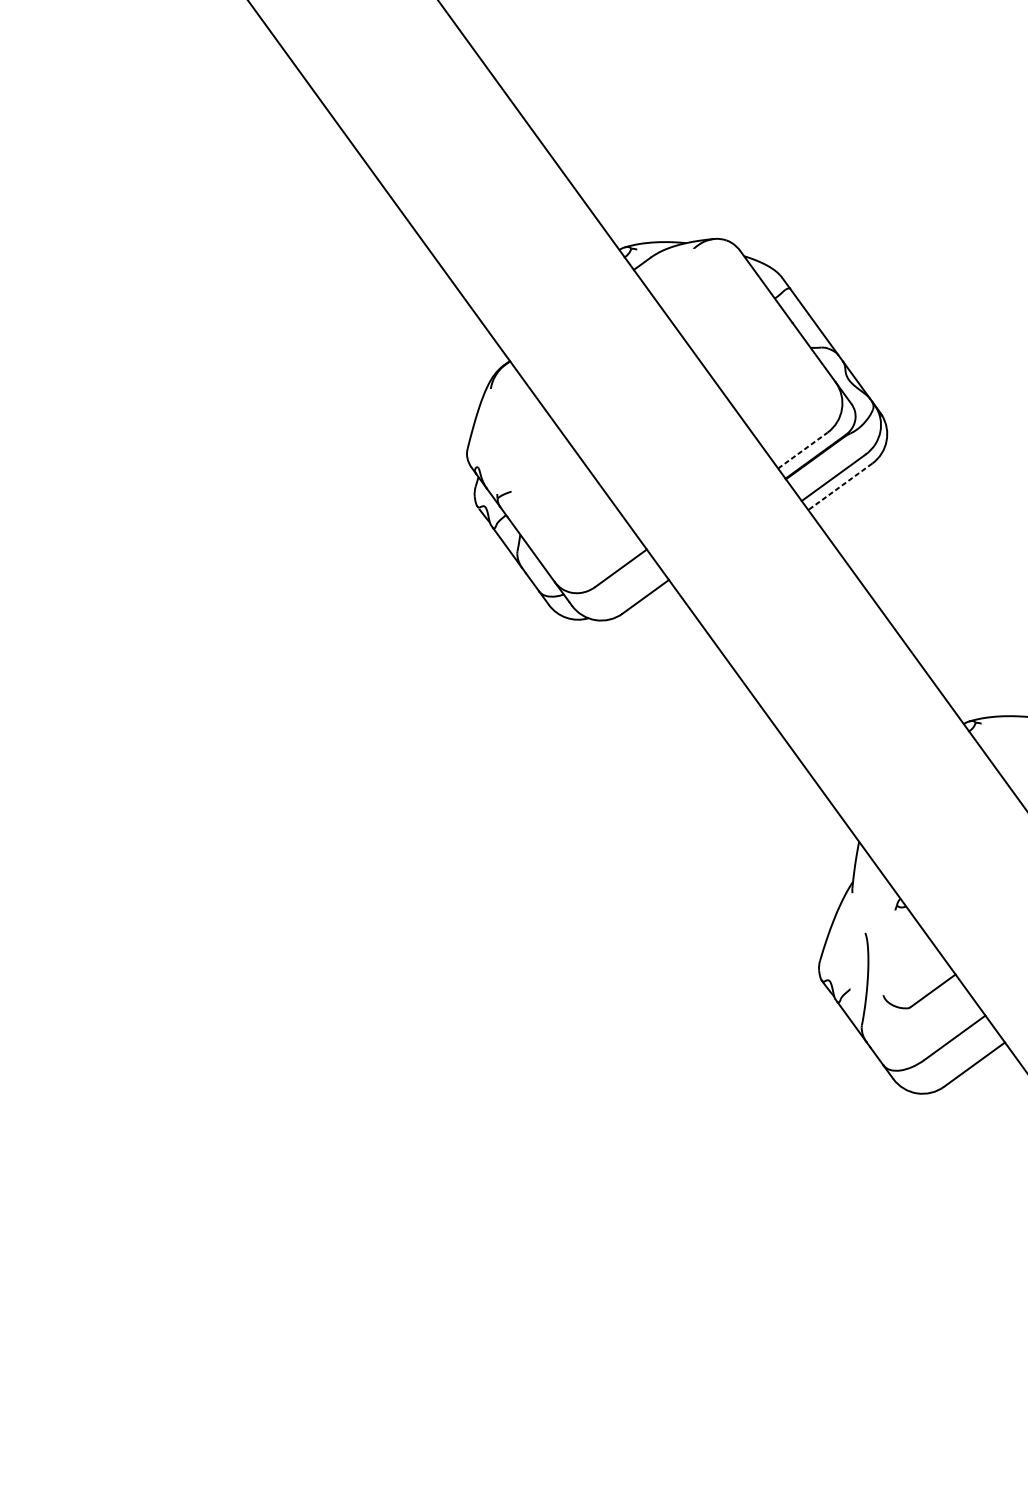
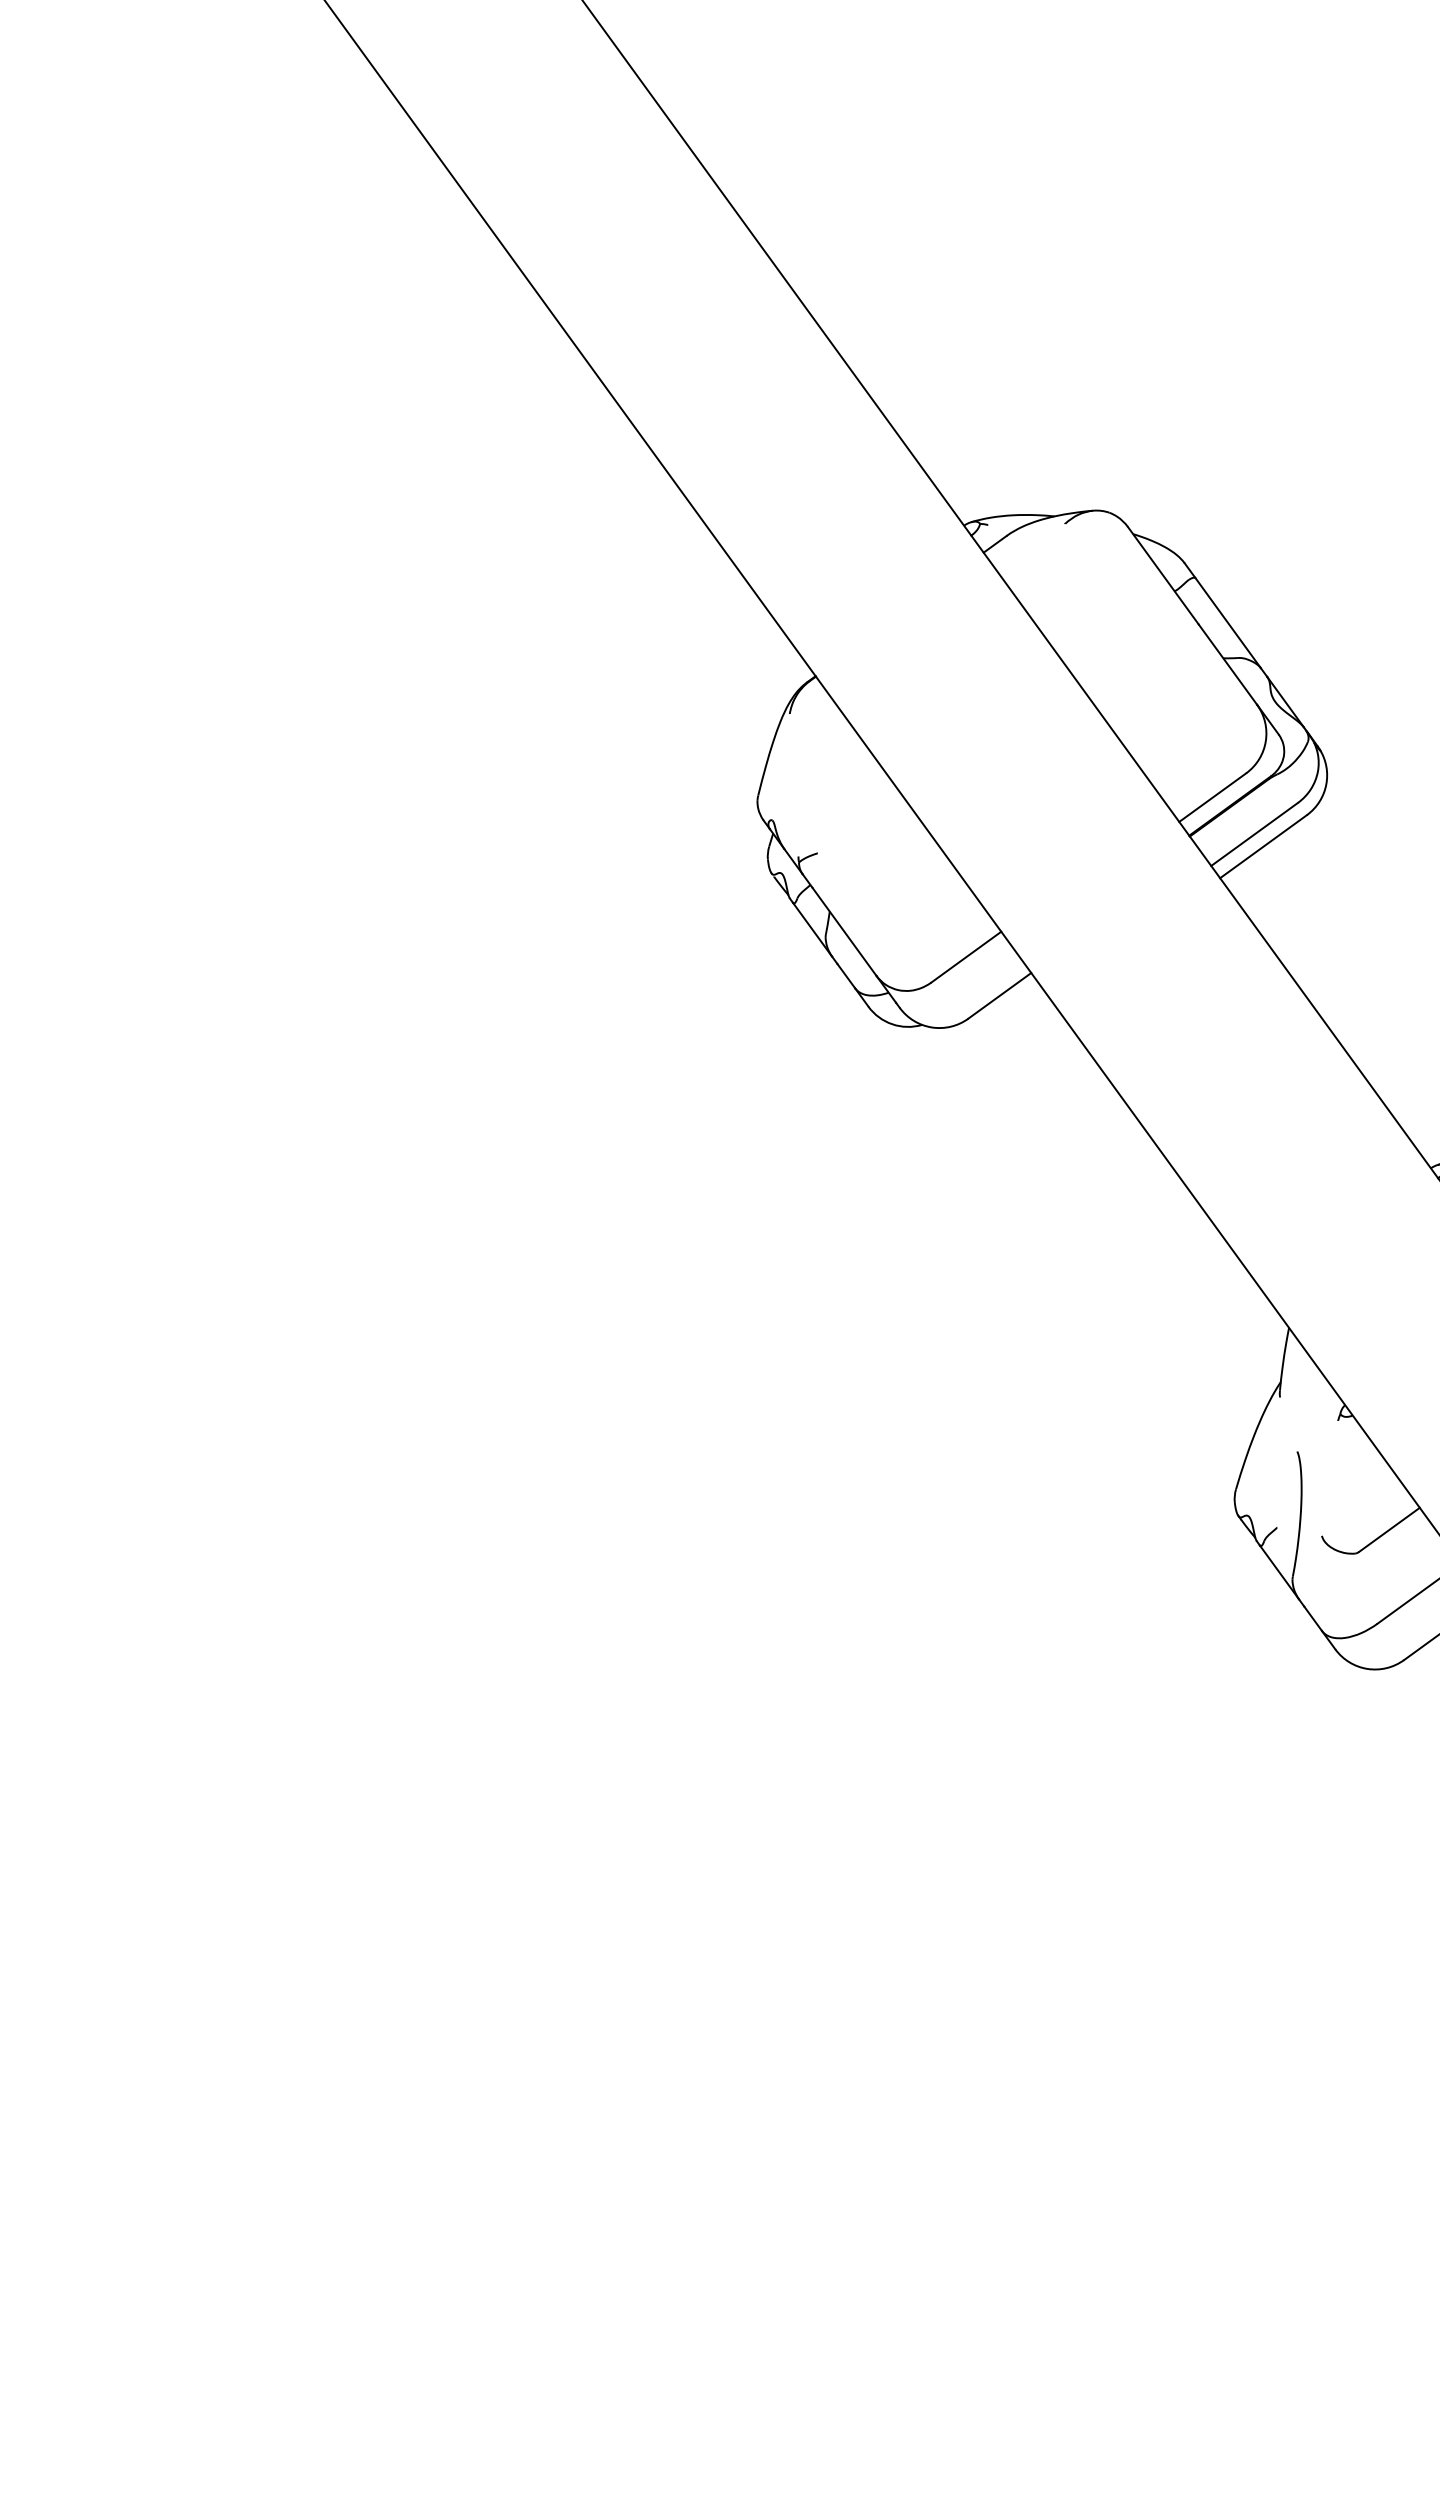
line: (803, 450) -> (1213, 797), dashed -> solid
line: (840, 486) -> (1263, 846), dashed -> solid

